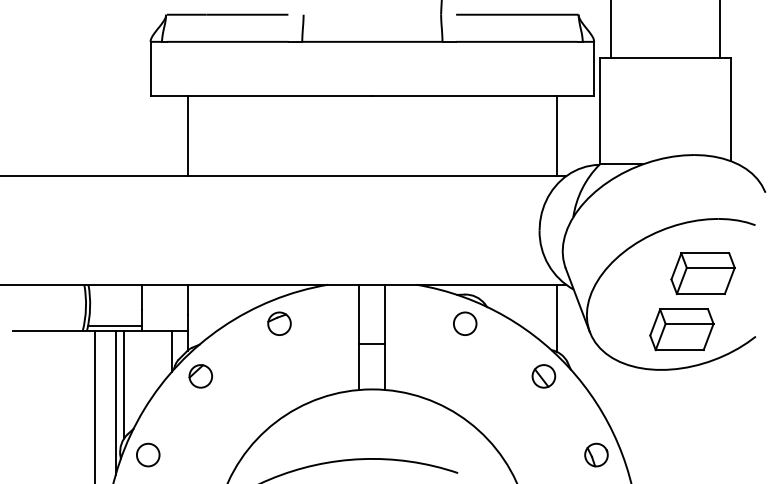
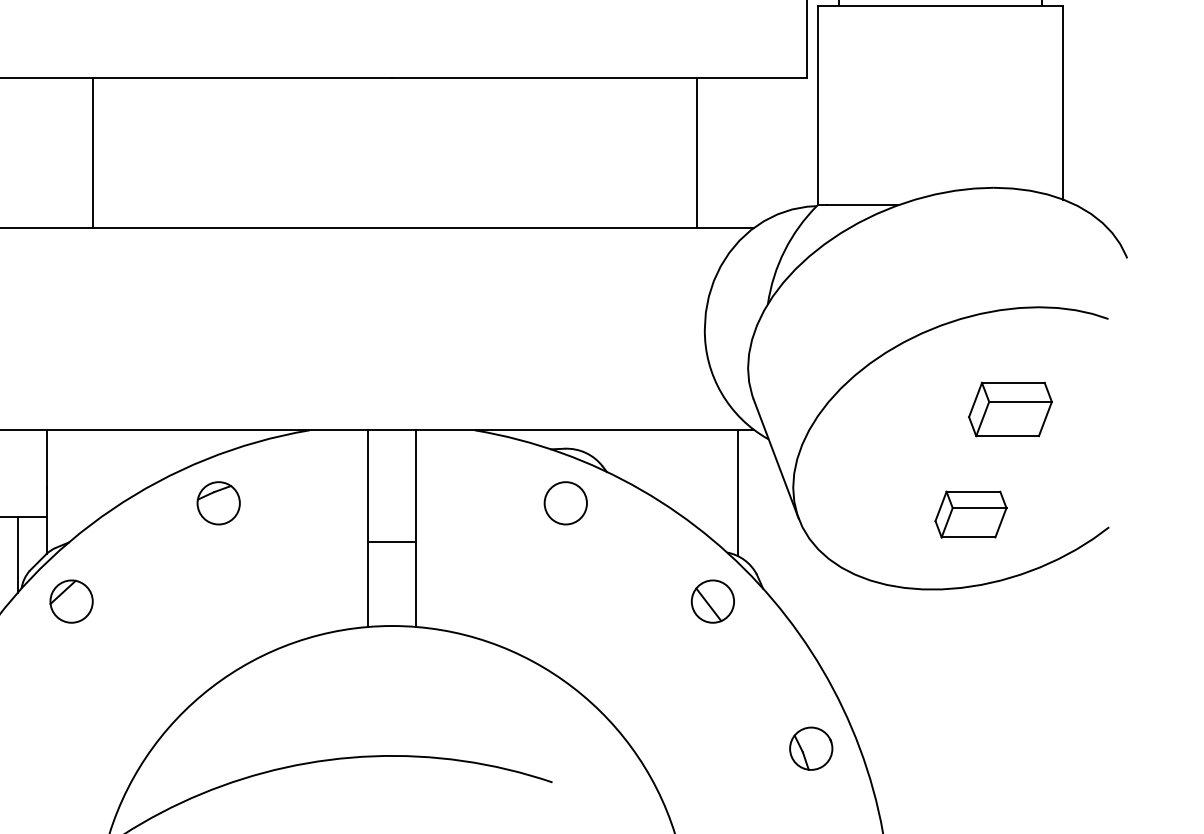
line: (187, 136) -> (93, 153), moved
line: (557, 136) -> (697, 153), moved
part: (702, 273) -> (1009, 409), size x0.7
part: (681, 329) -> (970, 513), size x0.6

